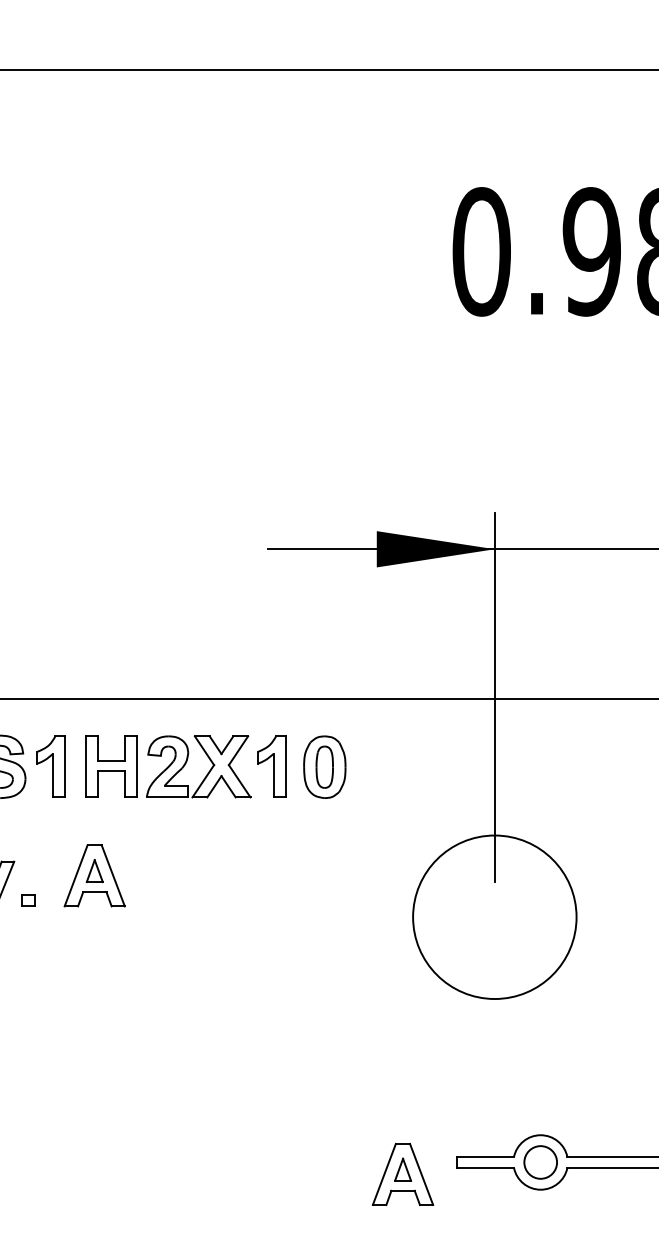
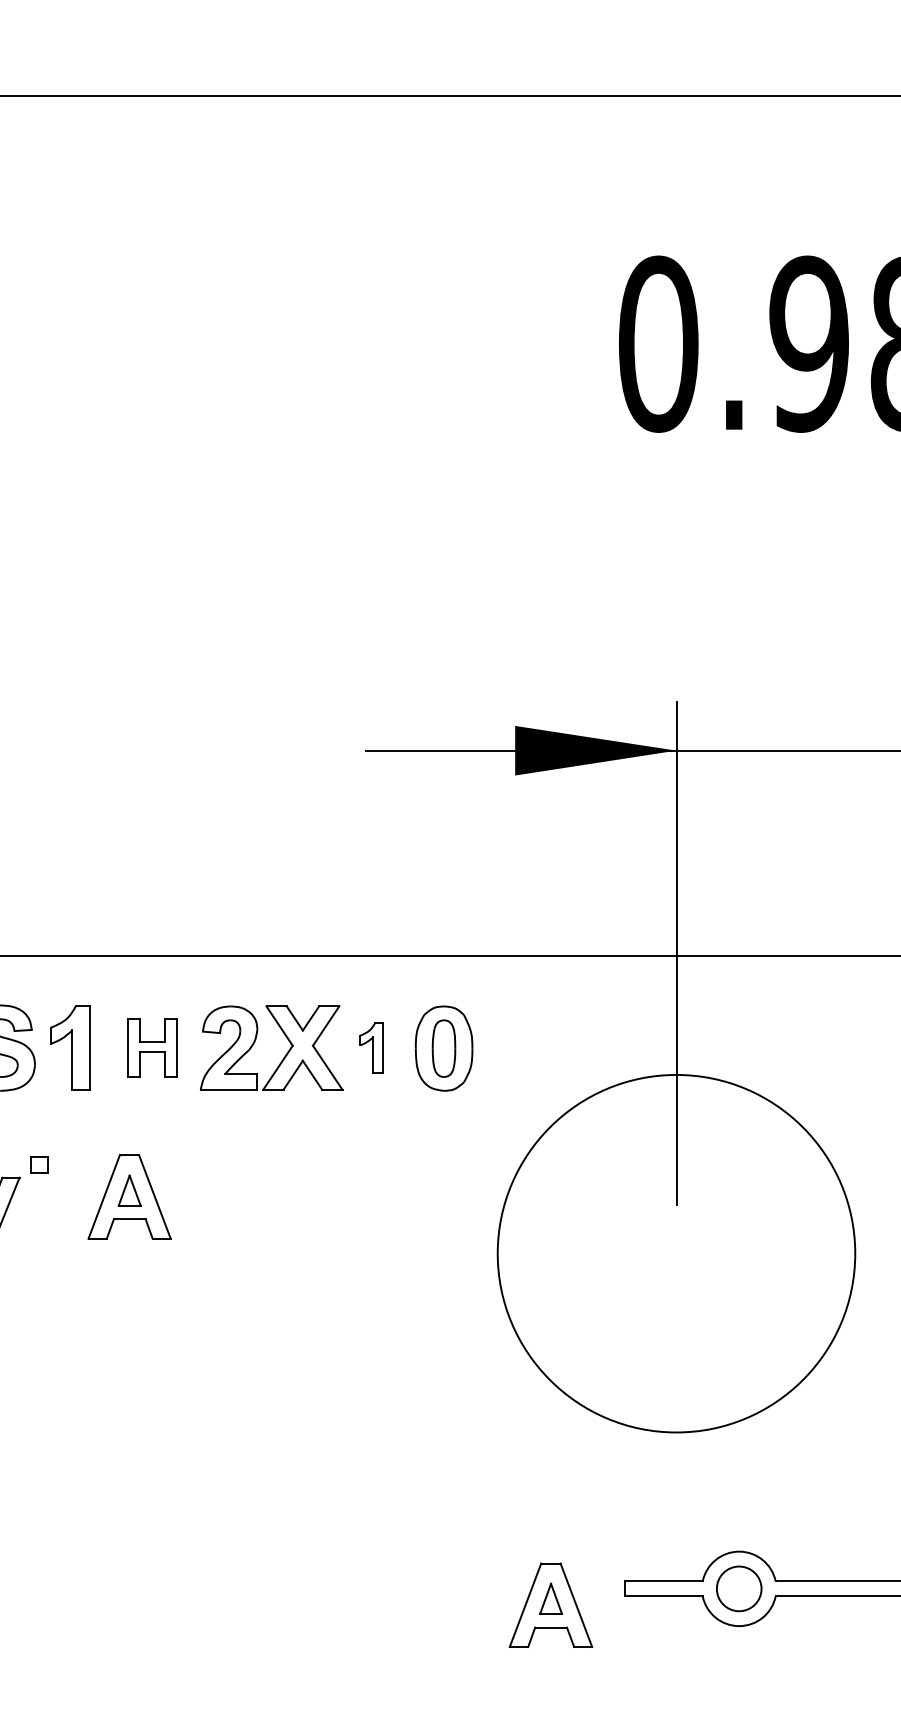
part: (111, 766) -> (152, 1047), size x0.7
part: (271, 766) -> (371, 1047), size x0.6
part: (28, 900) -> (39, 1165), moved
circle: (494, 917) -> (676, 1254), size x1.6

